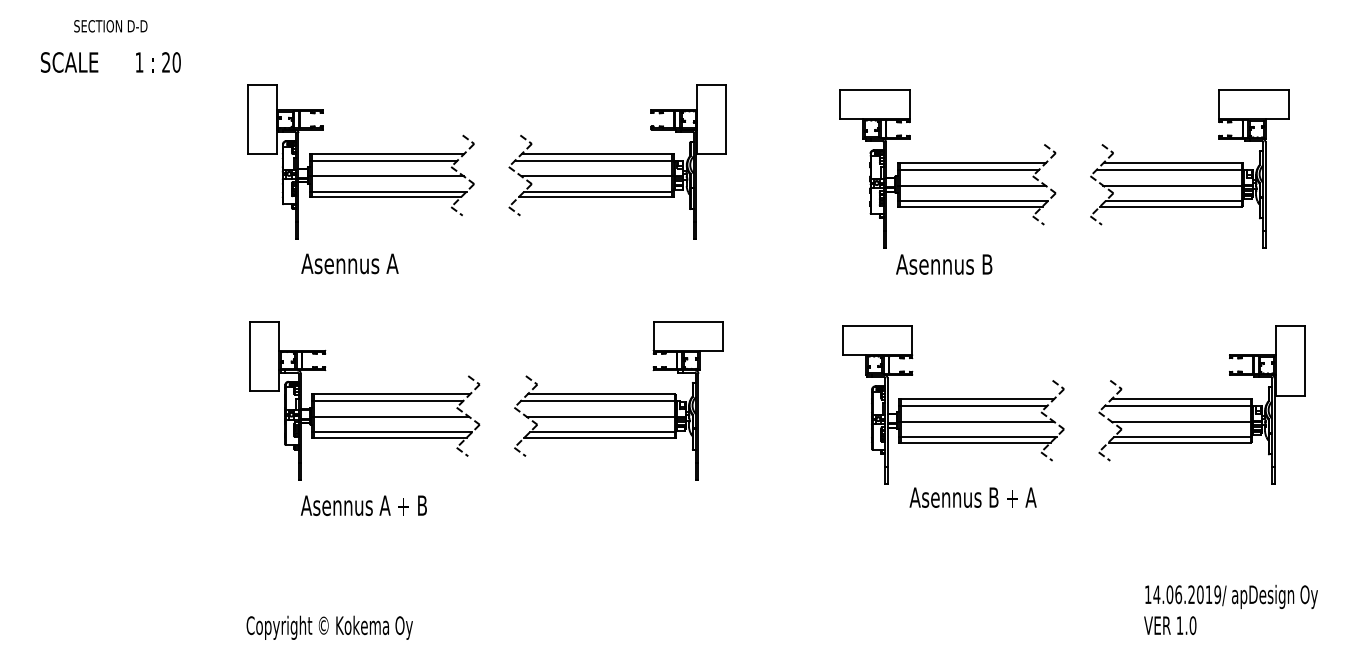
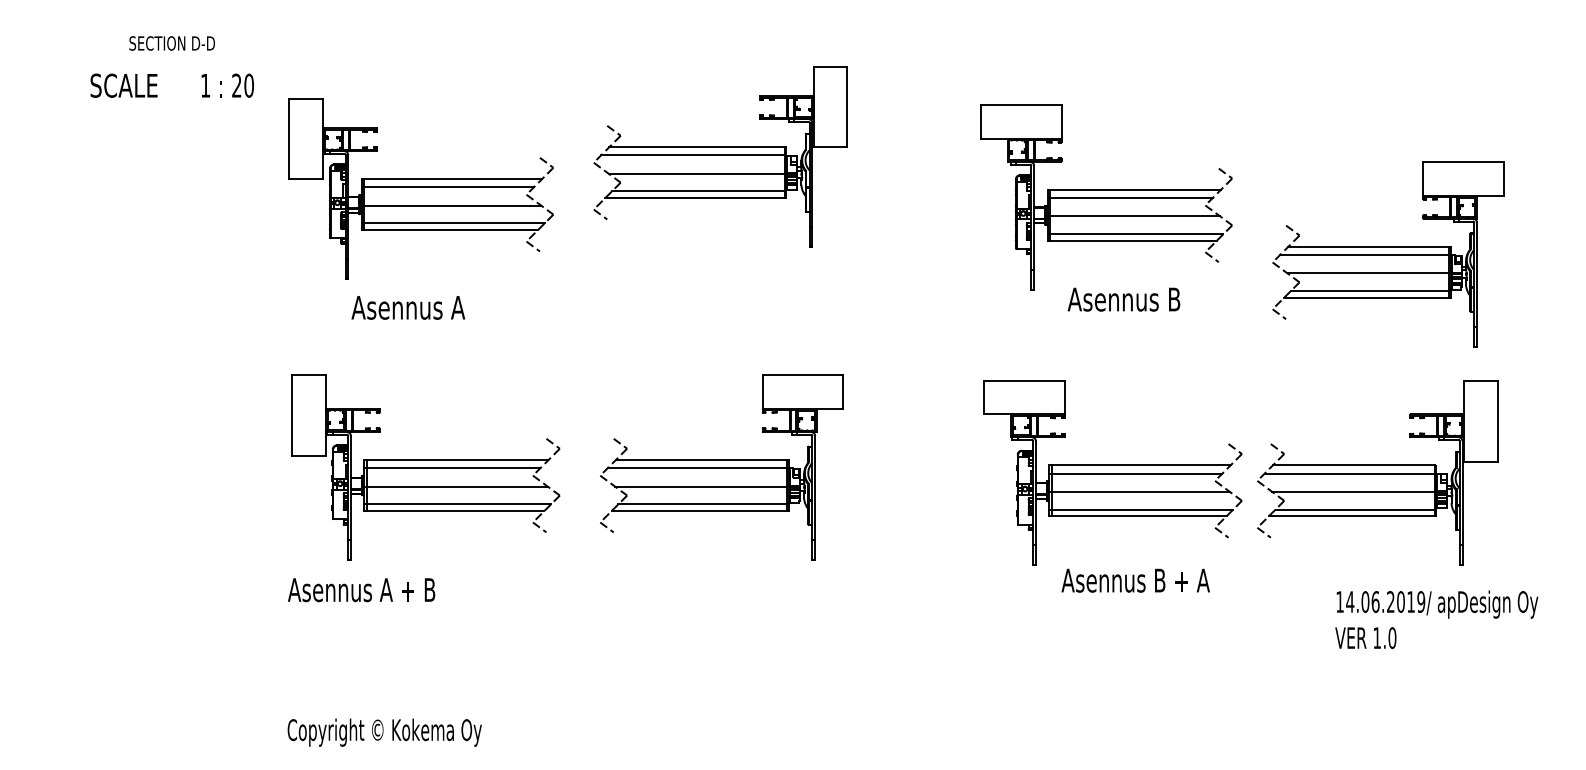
text: (110, 46) -> (171, 66), moved
part: (617, 161) -> (720, 156), moved
part: (1189, 169) -> (1388, 254), moved
text: (943, 264) -> (1123, 299), moved
part: (1201, 404) -> (1377, 472), moved
text: (363, 506) -> (361, 590), moved
text: (1230, 609) -> (1436, 619), moved

